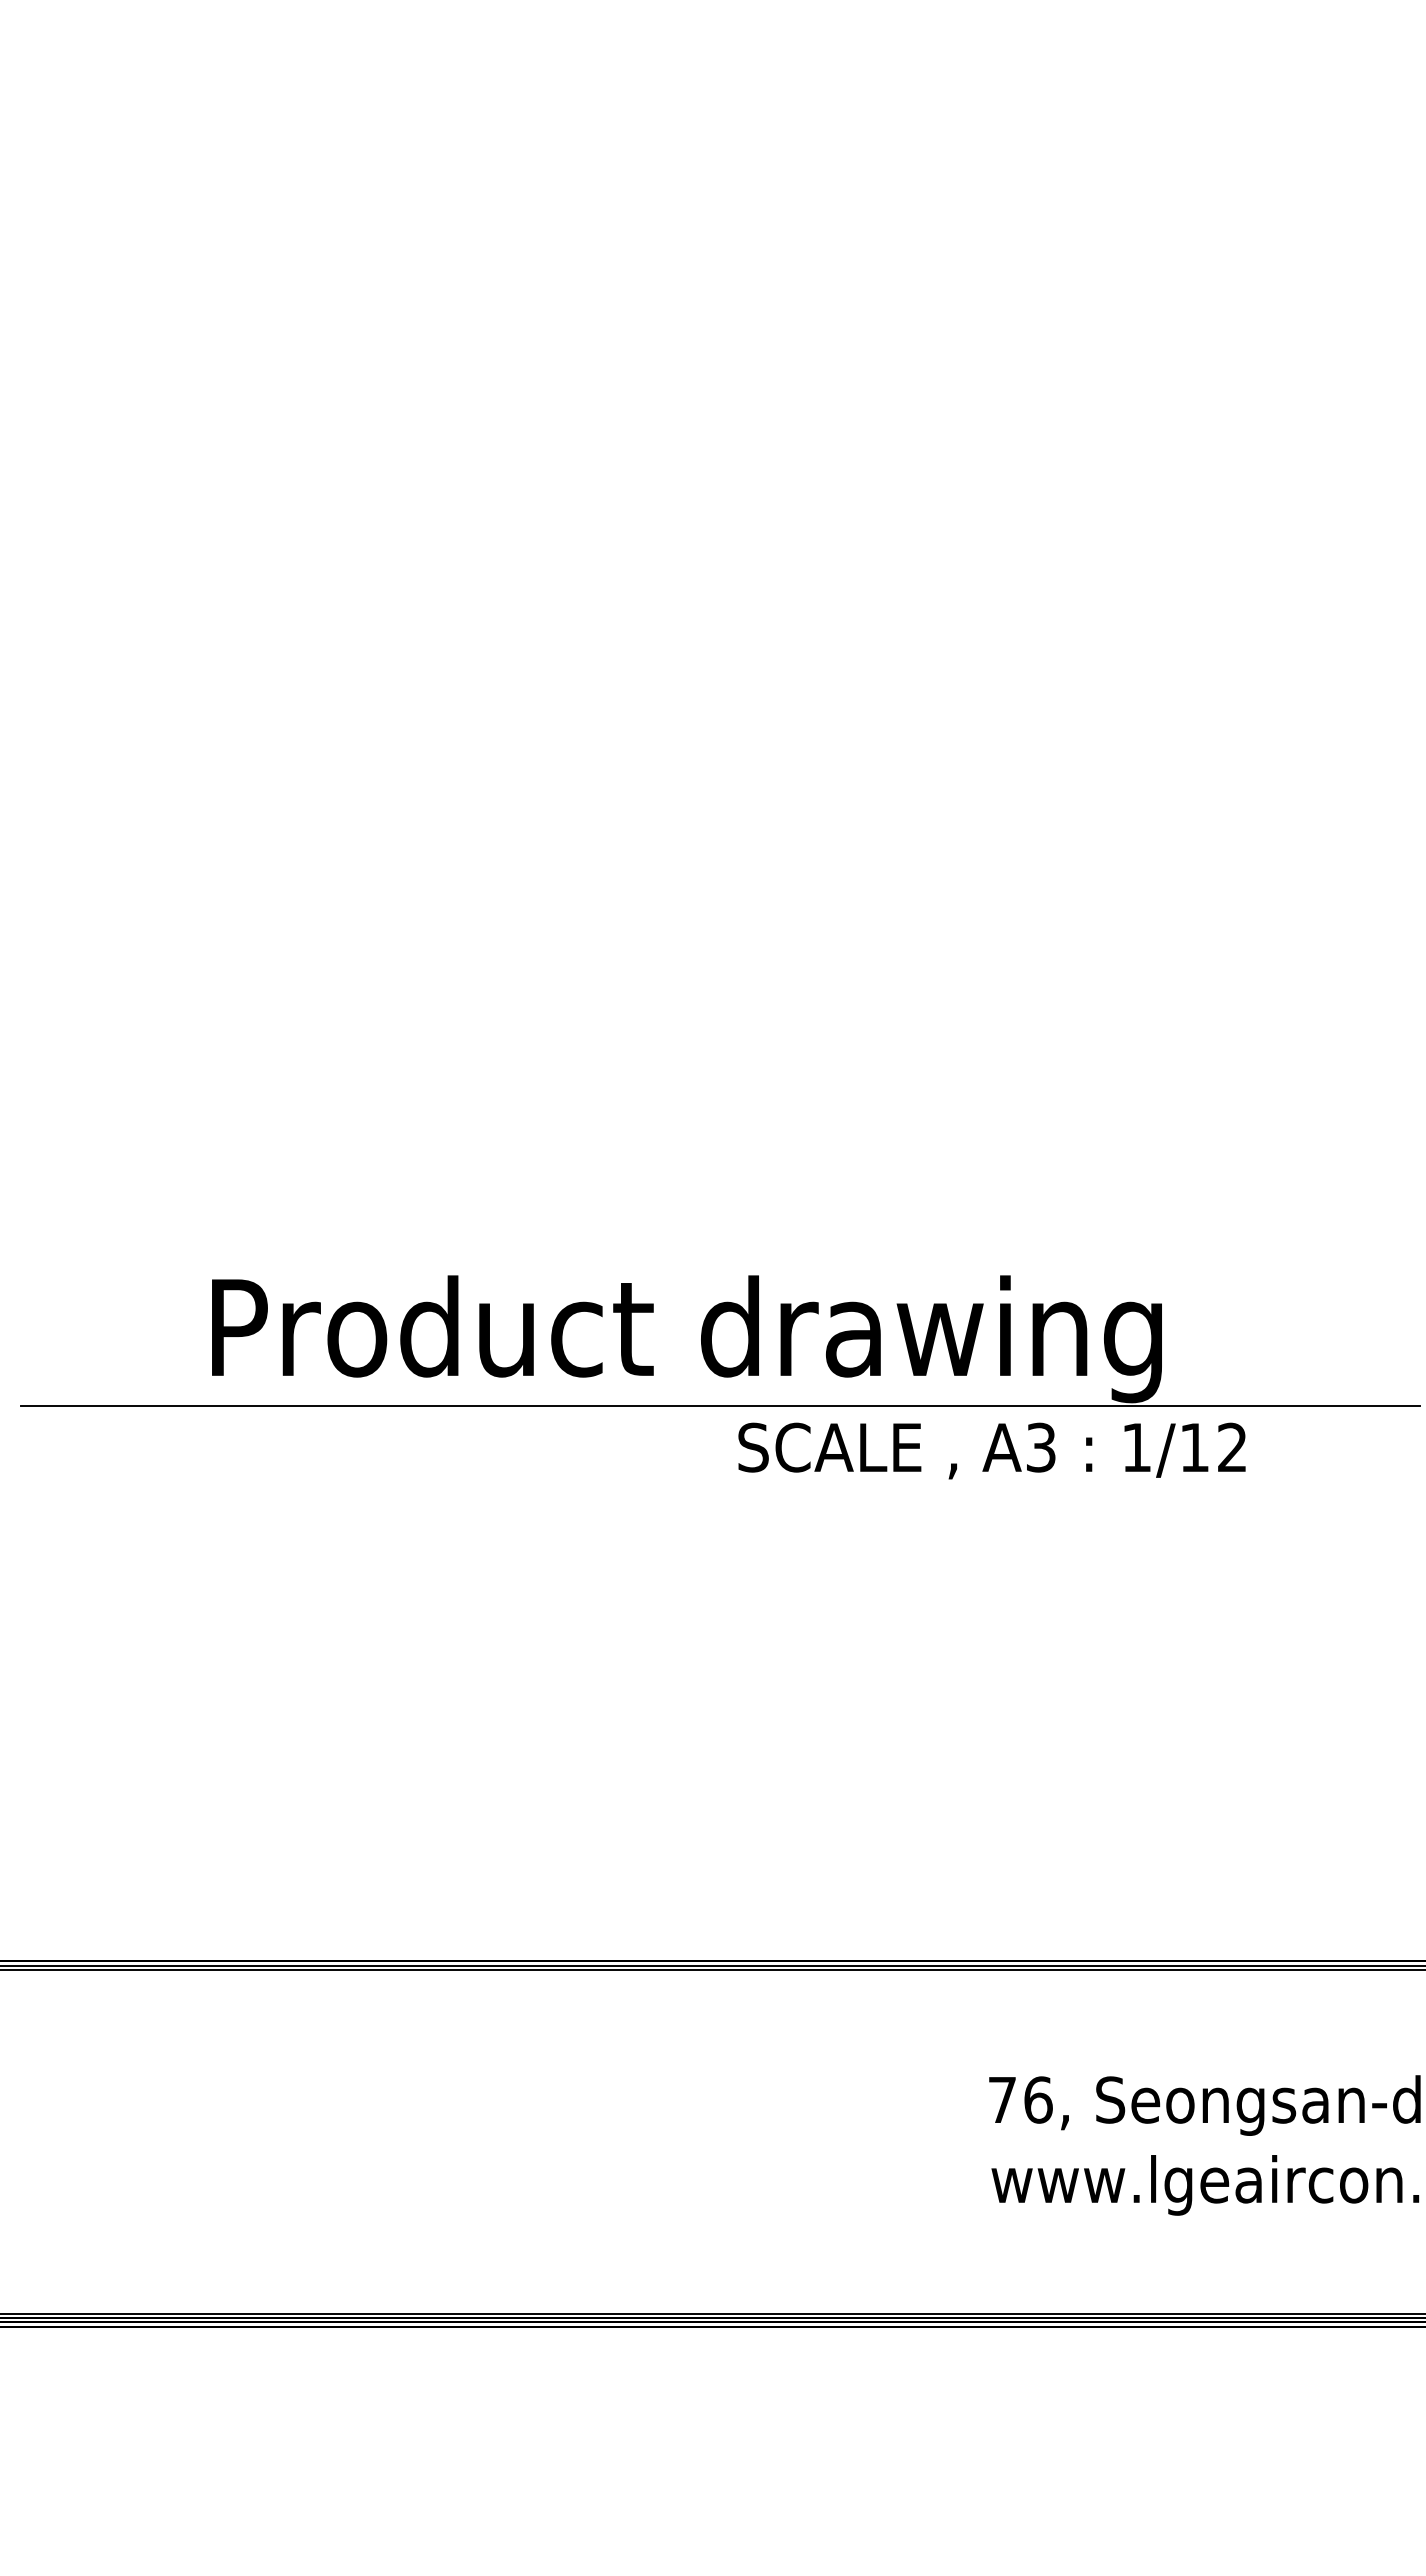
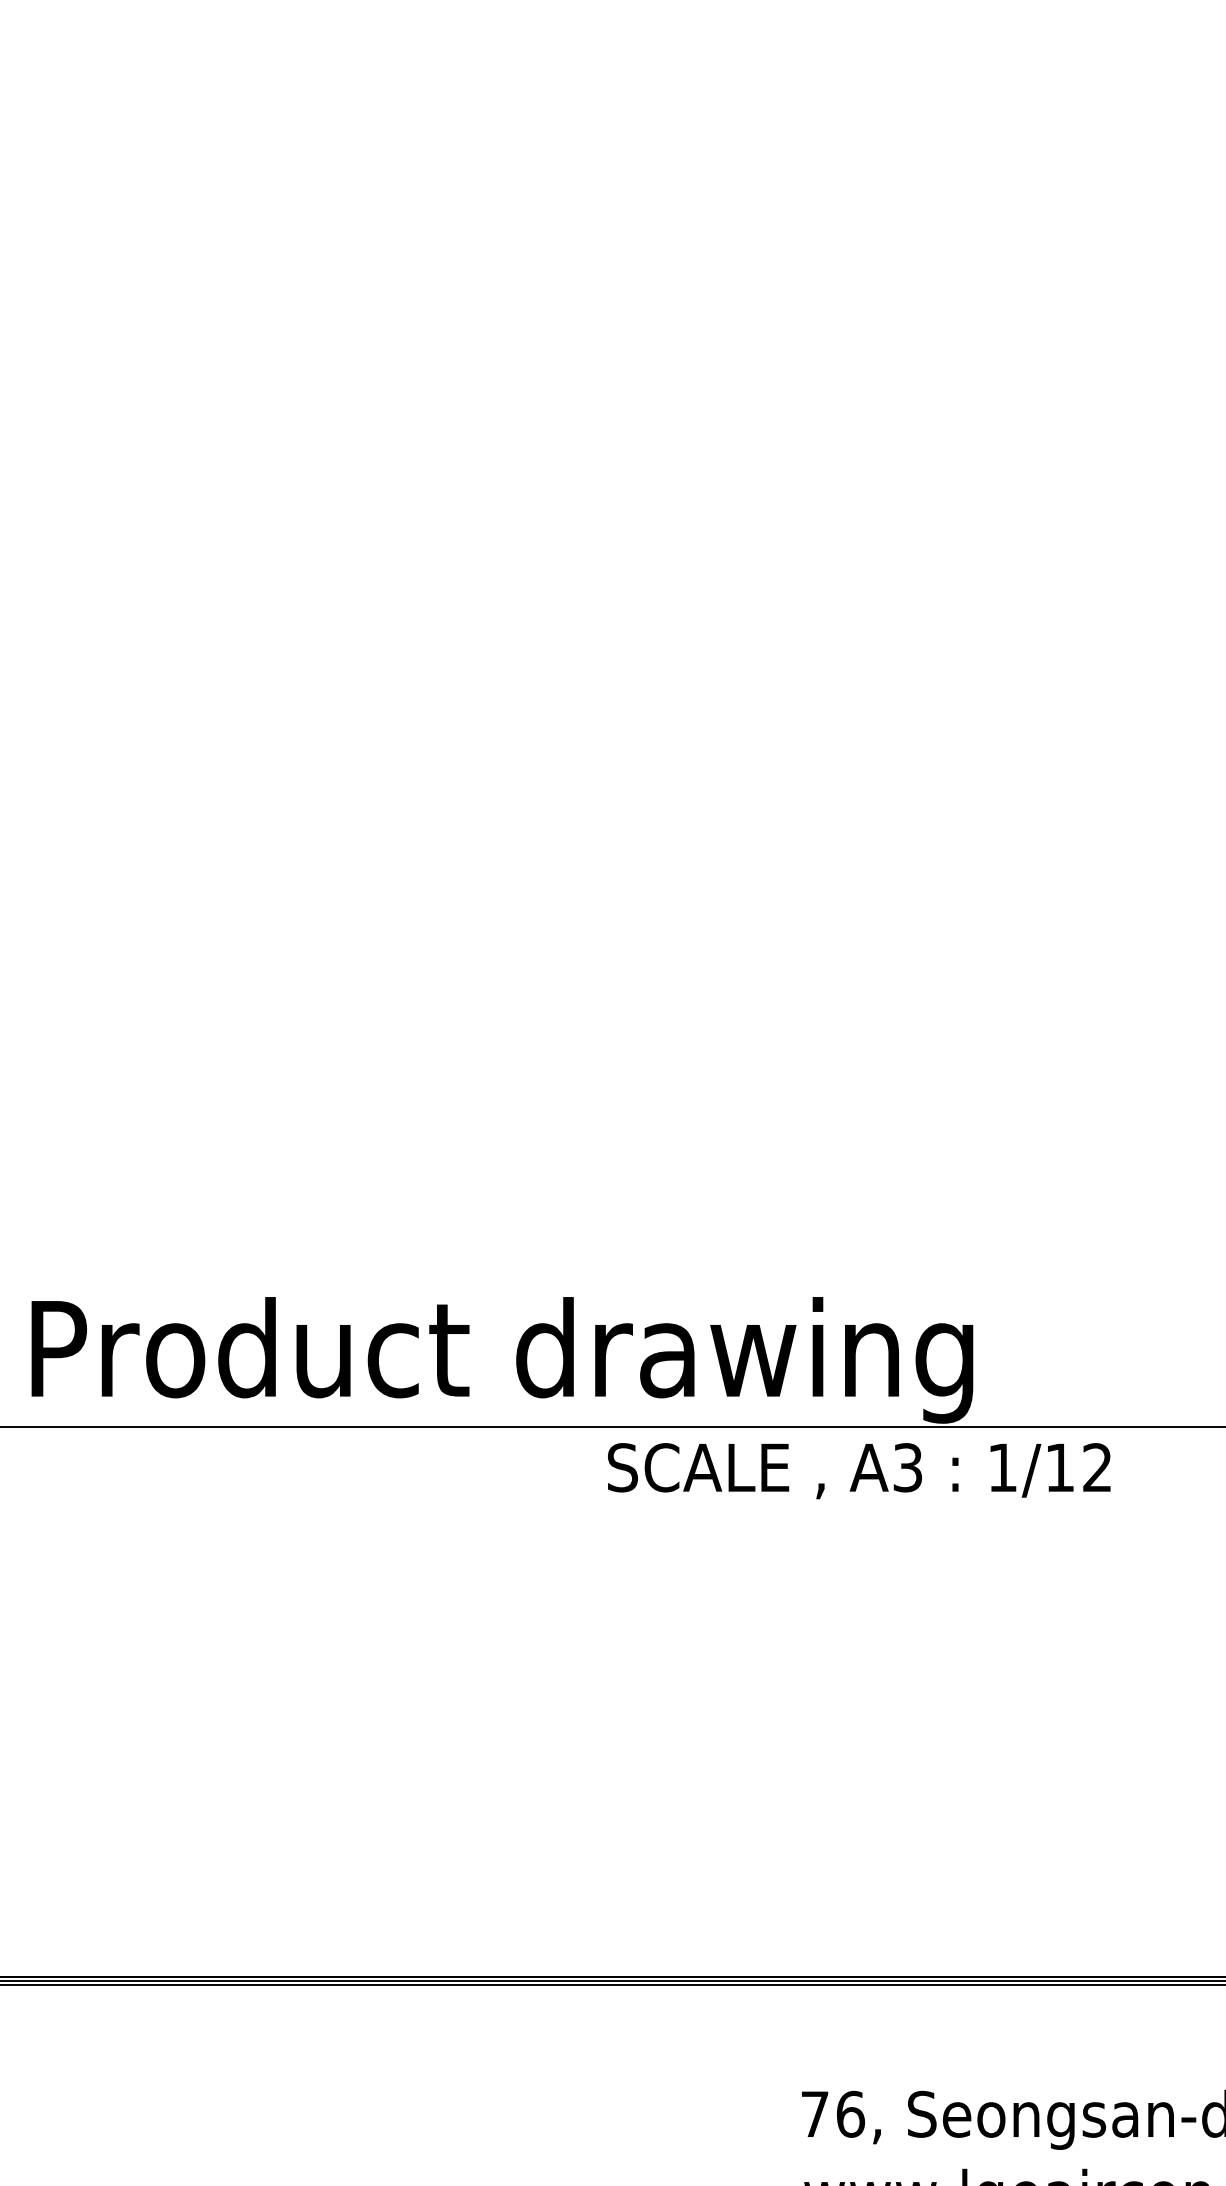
text: (991, 1450) -> (858, 1470), moved

